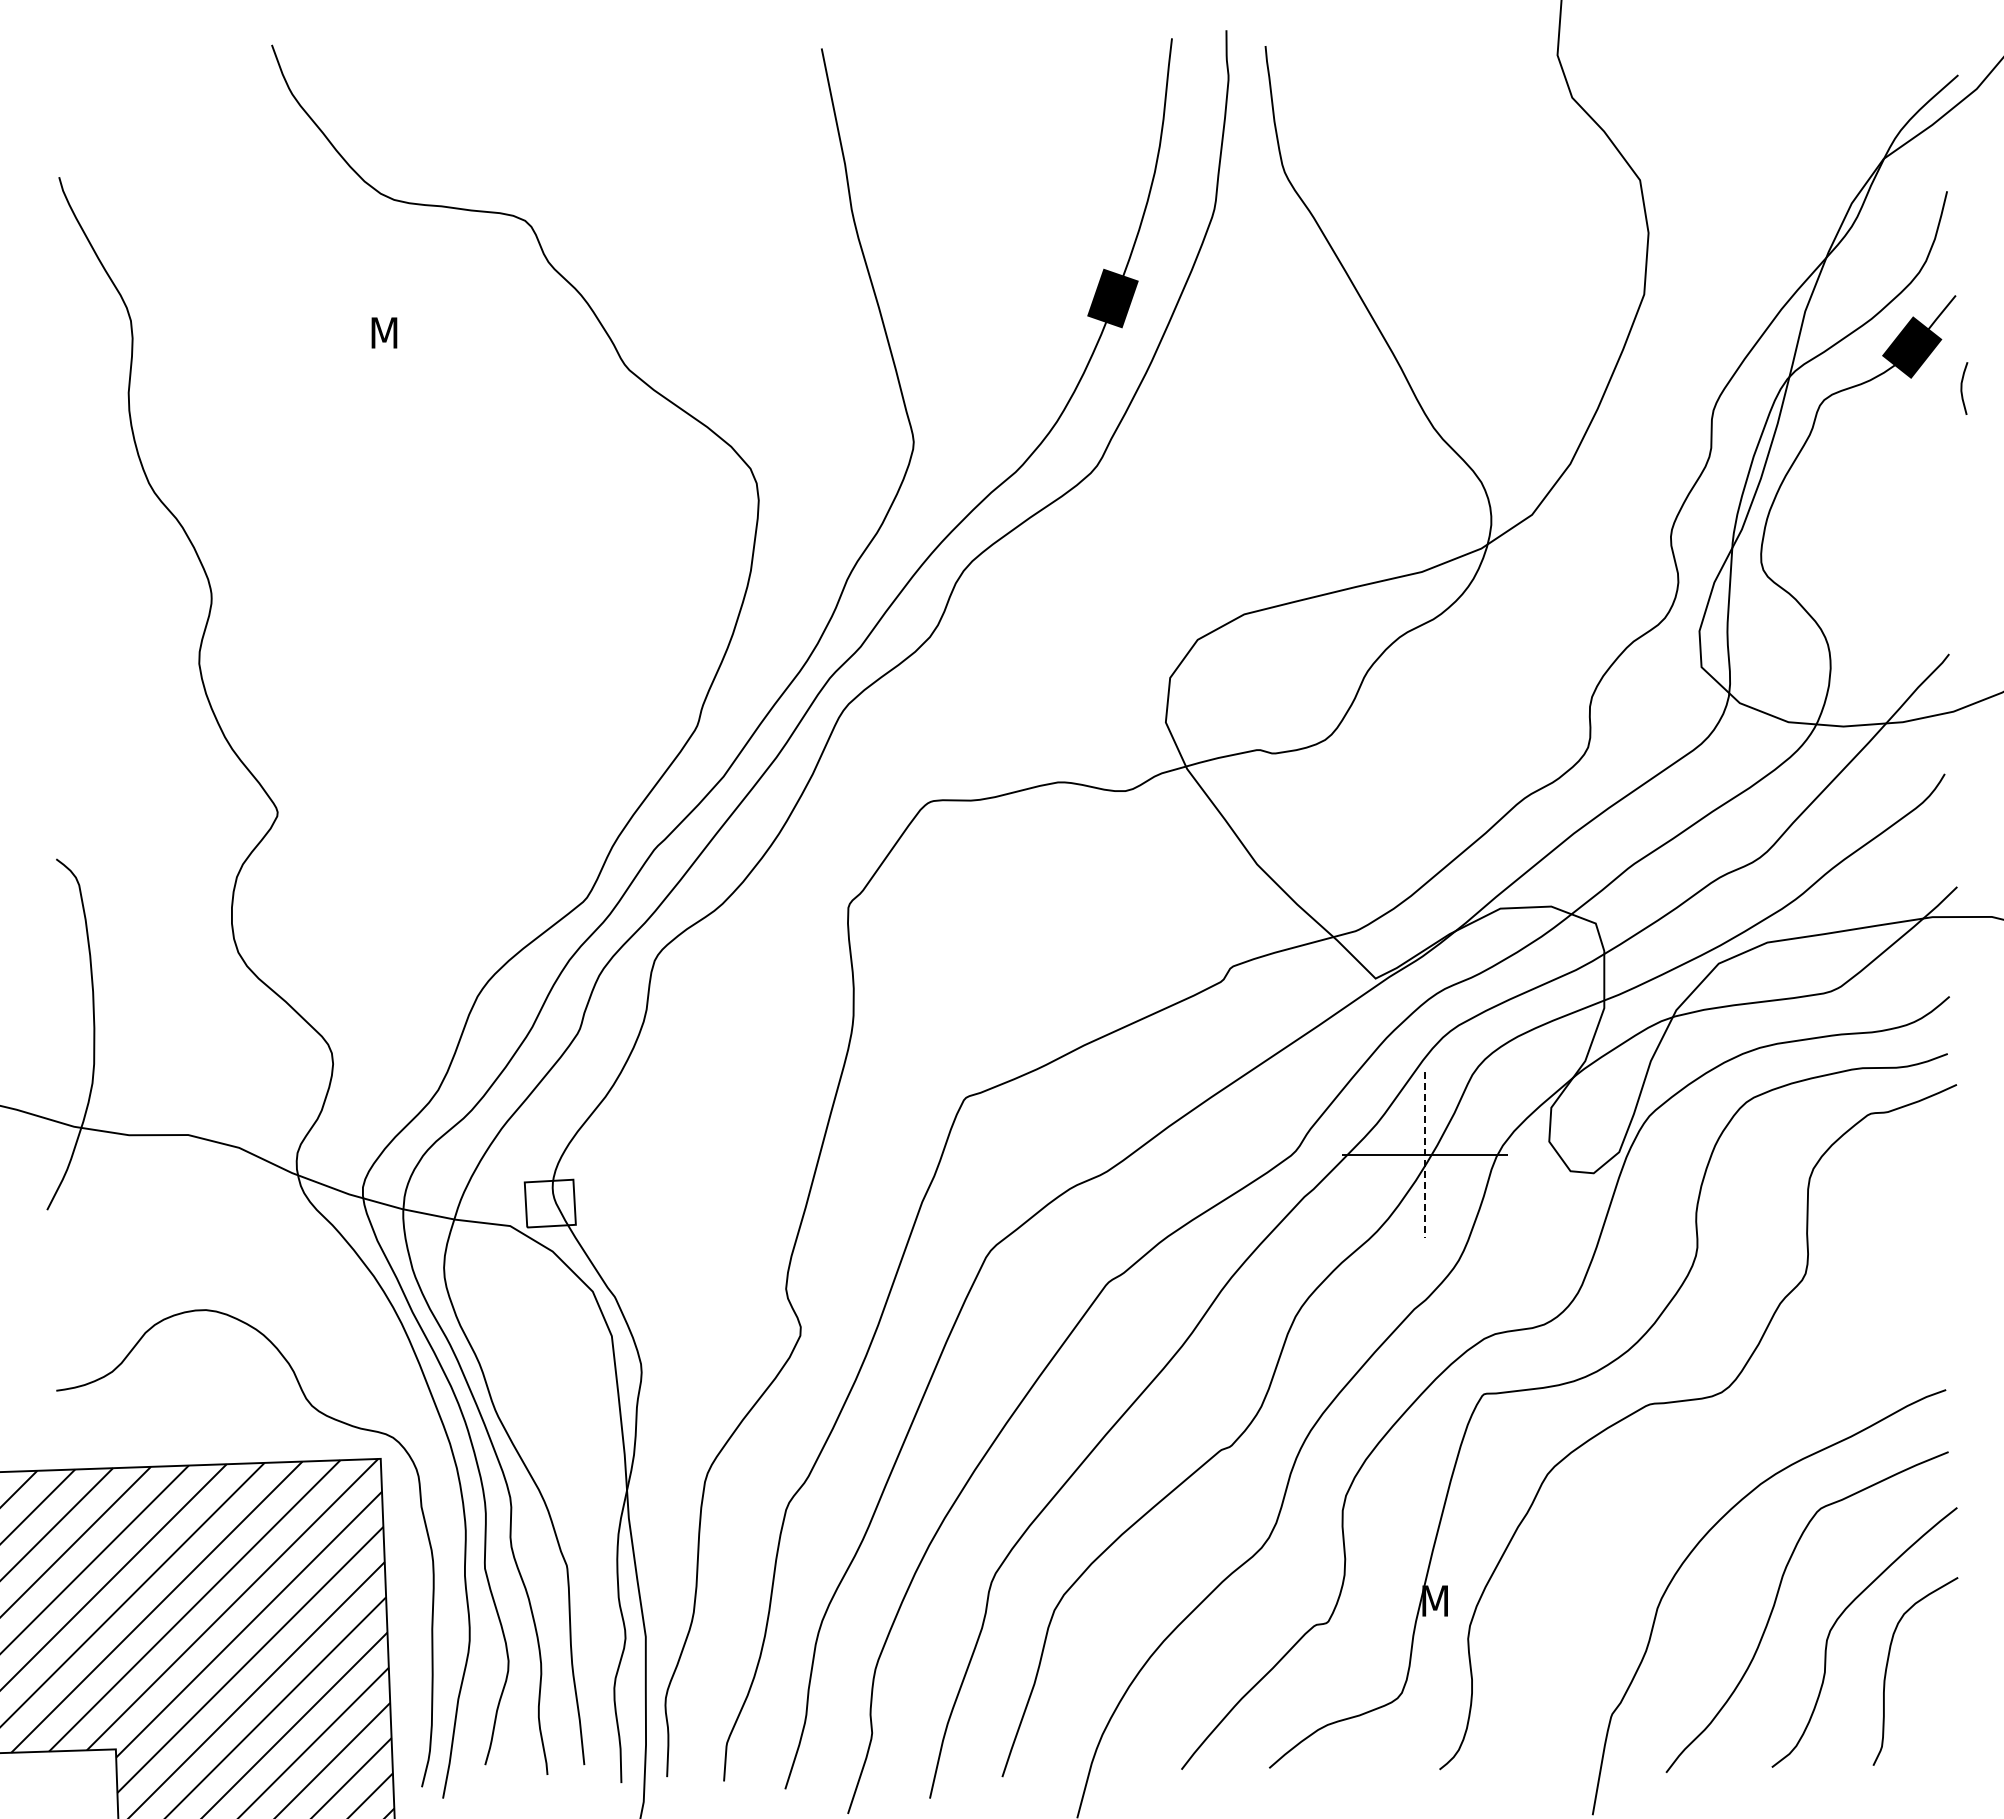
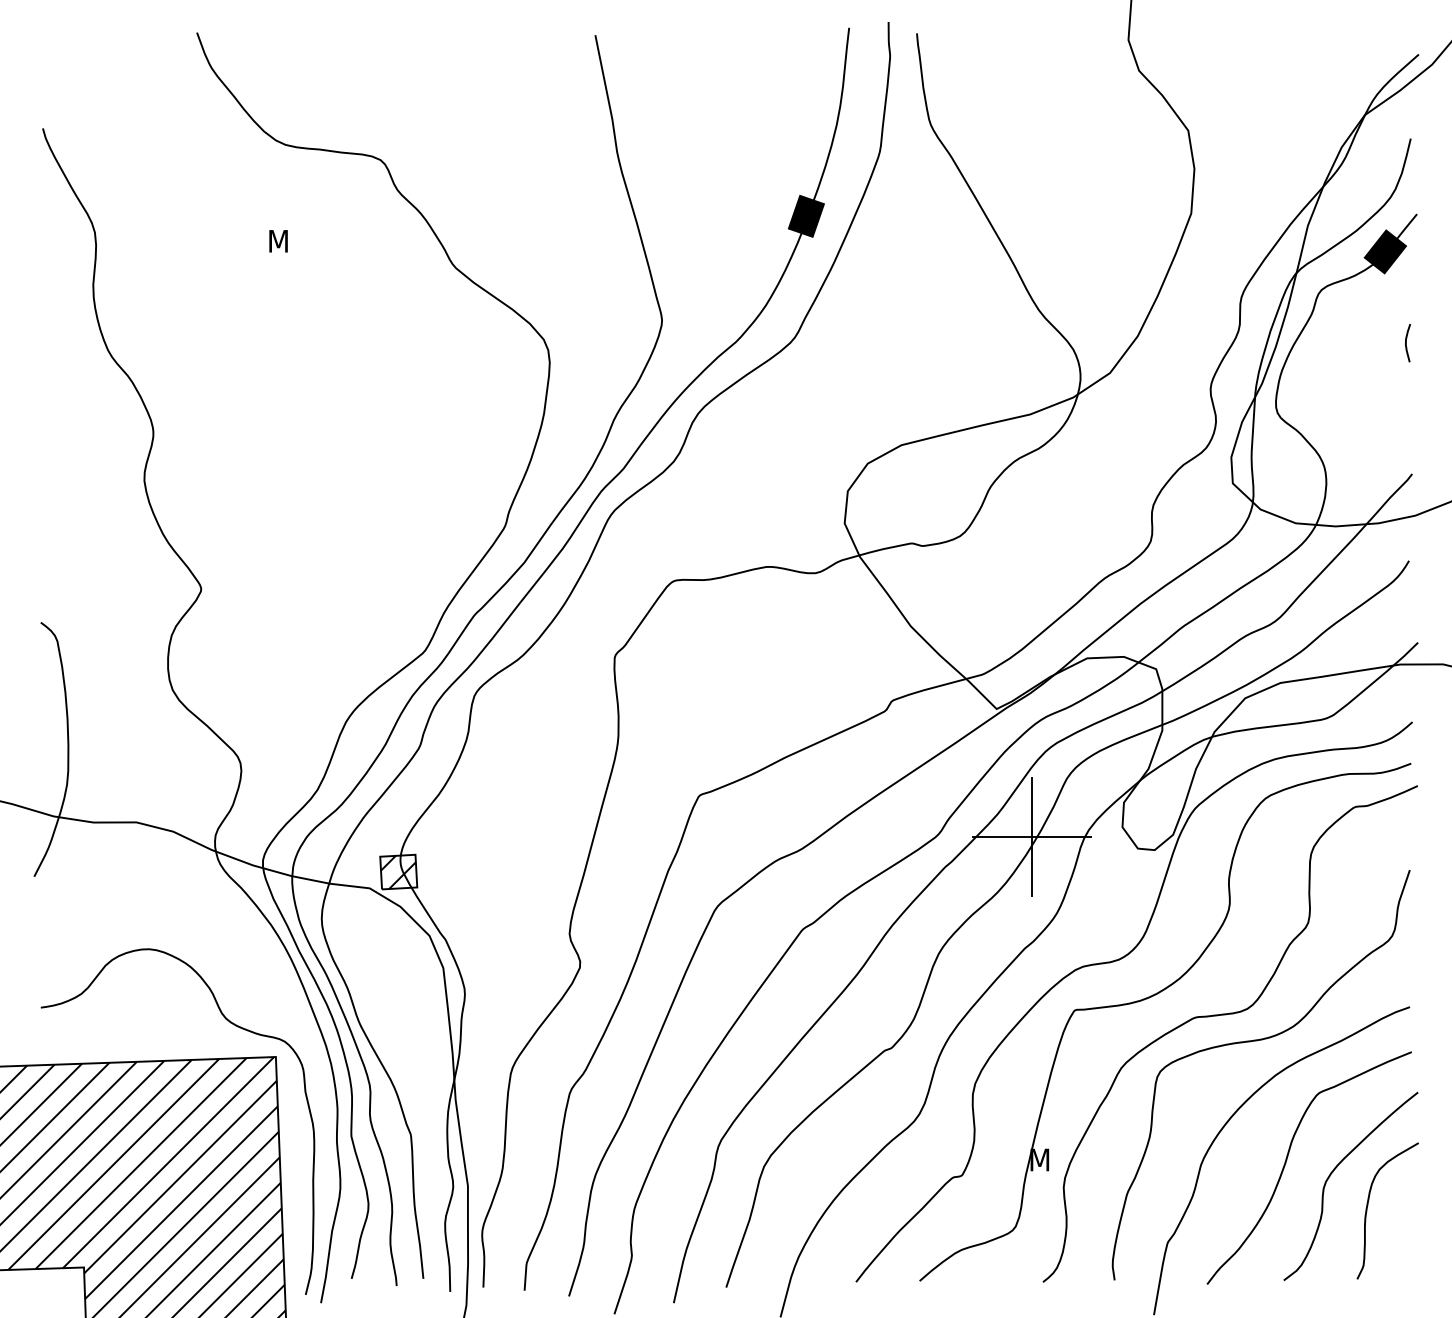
curve: (1962, 388) -> (1406, 343), moved
line: (1424, 1155) -> (1032, 837), dashed -> solid
hatch: (550, 1203) -> (398, 872), added
curve: (1731, 1437) -> (1254, 1041), added

